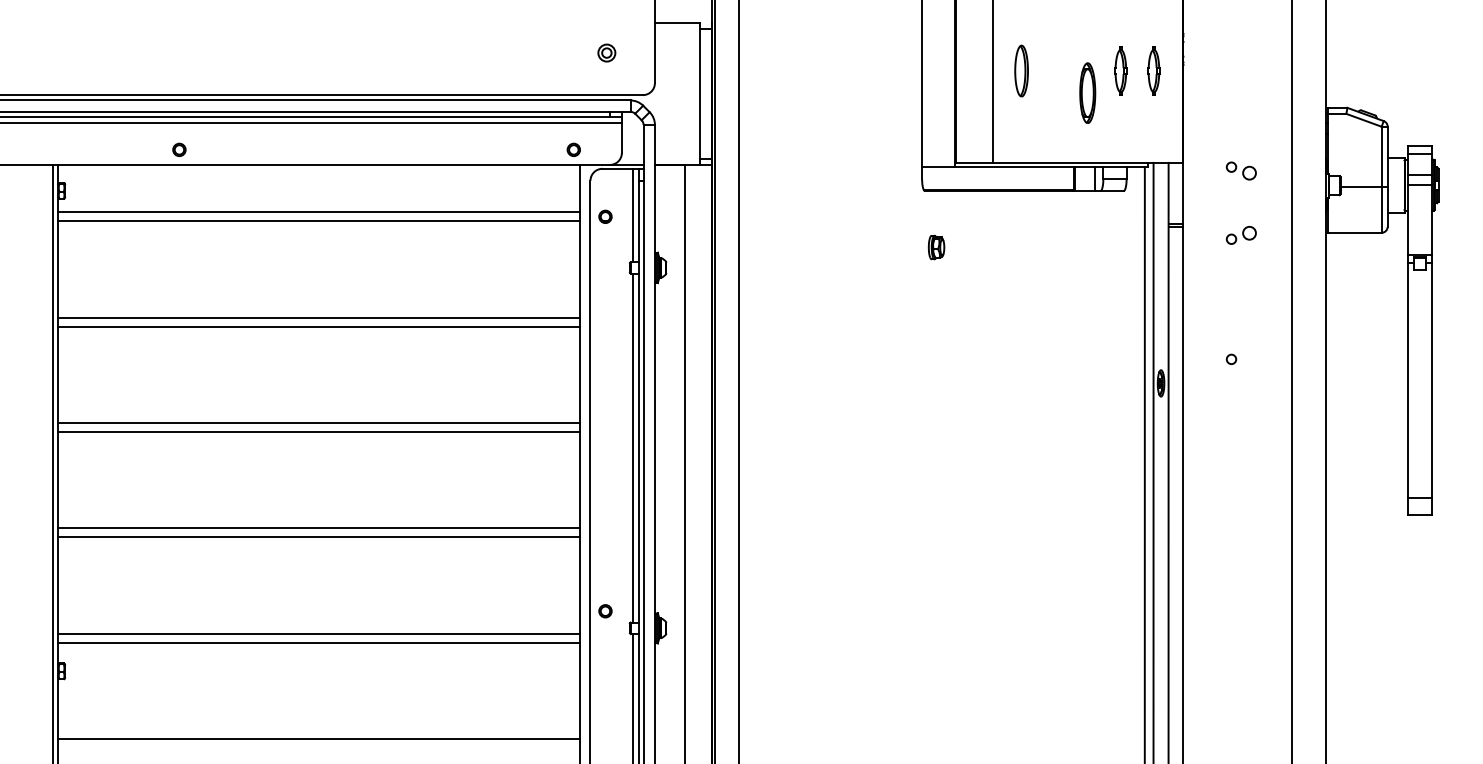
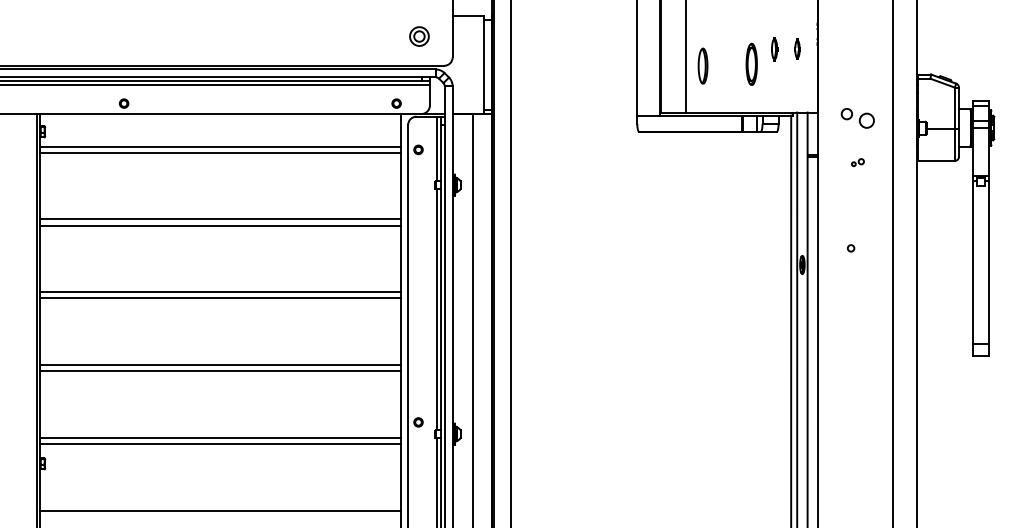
part: (606, 52) -> (419, 36), size x1.6
part: (1020, 70) -> (702, 65), moved
part: (1120, 71) -> (774, 49), size x0.7
part: (1153, 71) -> (797, 49), size x0.6
part: (1240, 169) -> (857, 117), size x1.6
part: (1240, 235) -> (857, 162), size x0.6
part: (936, 248) -> (647, 171), removed

